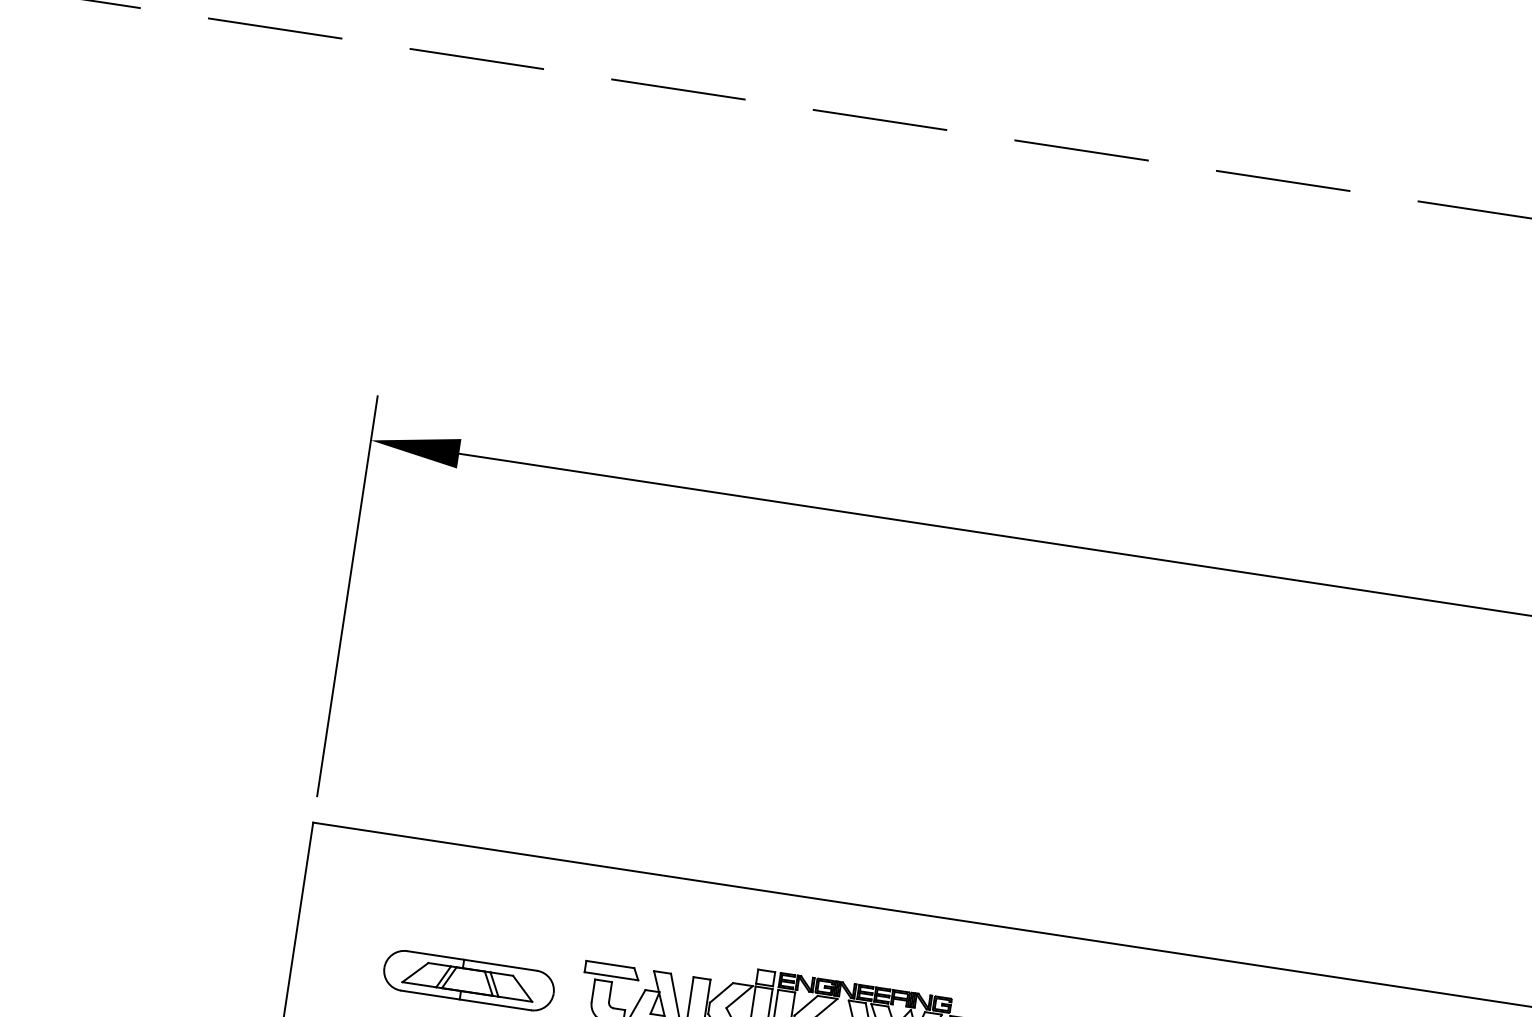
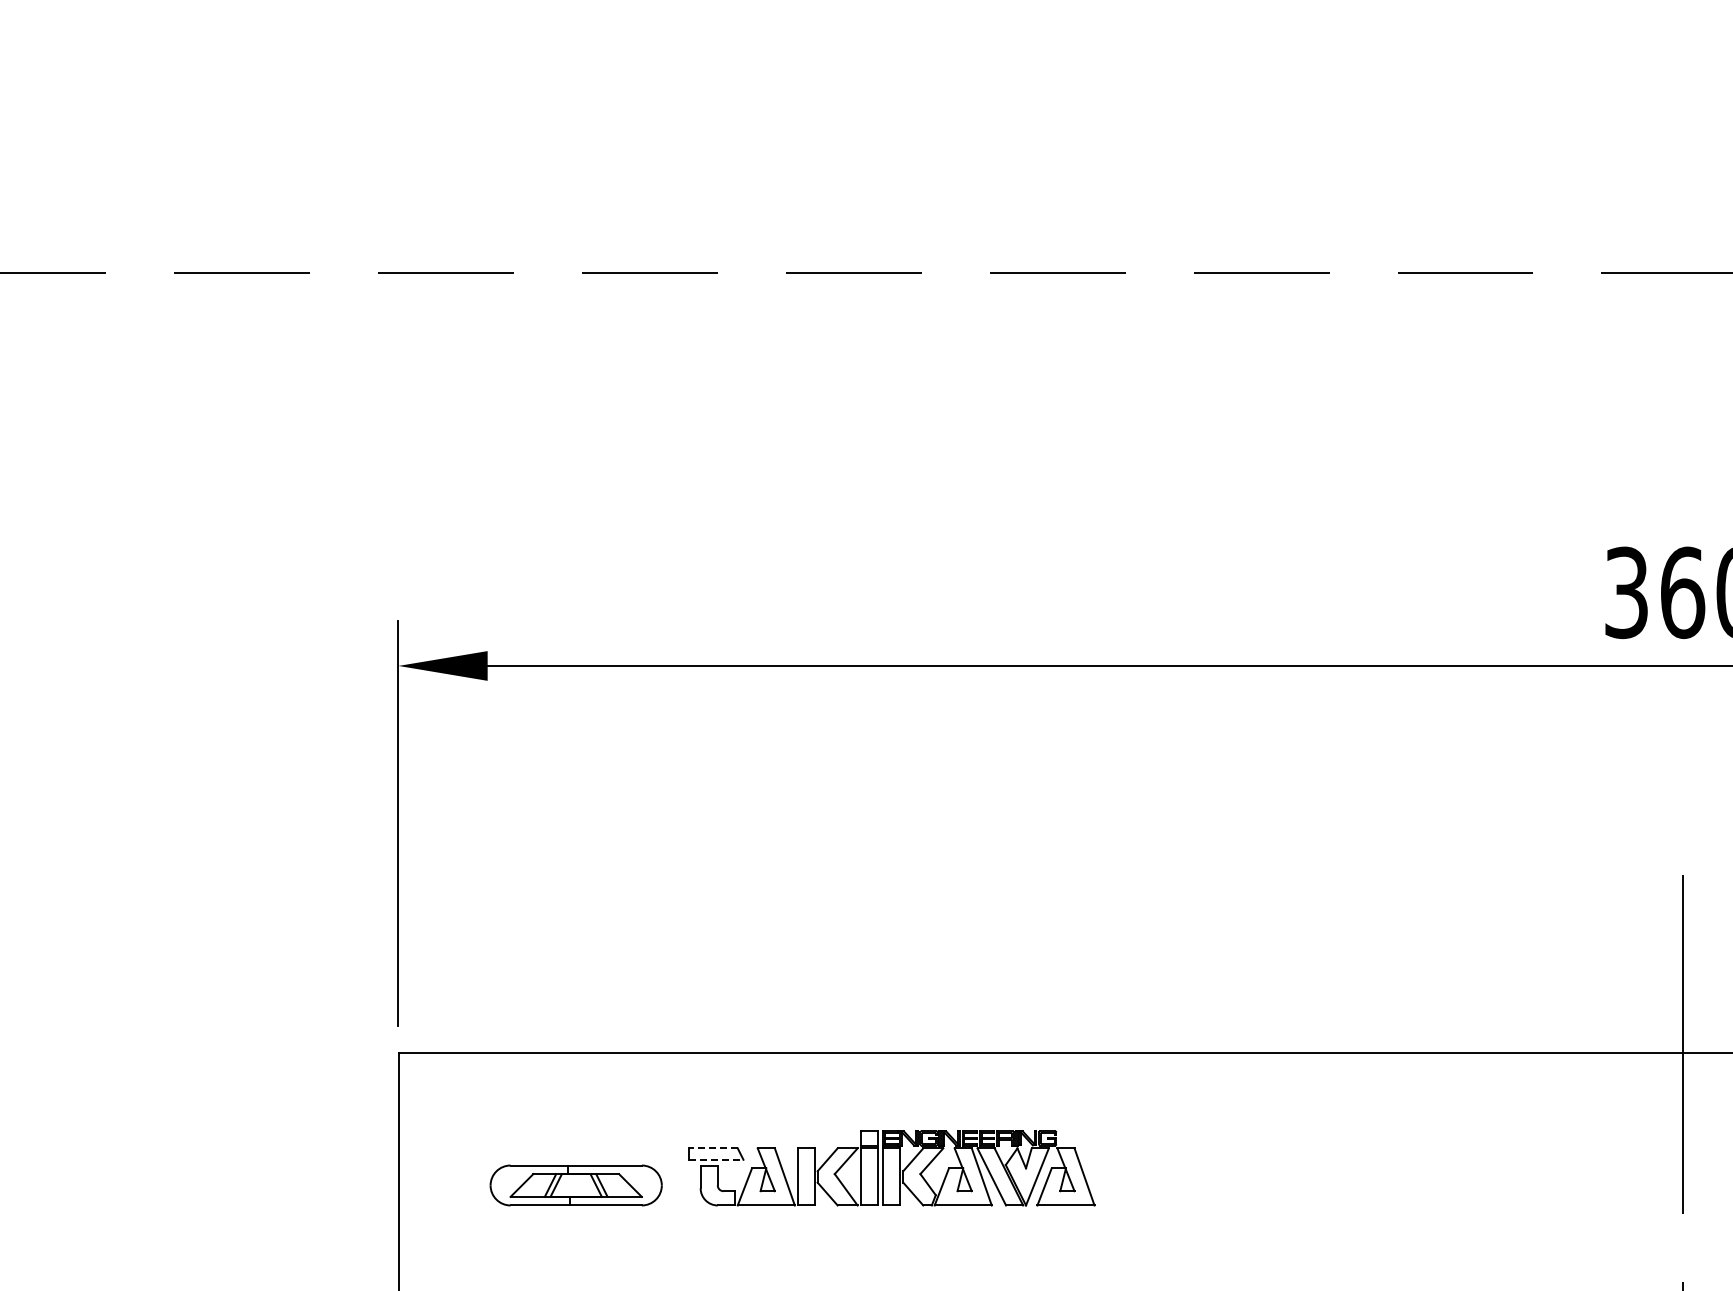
line: (610, 964) -> (713, 1148), solid -> dashed
line: (611, 975) -> (716, 1159), solid -> dashed

